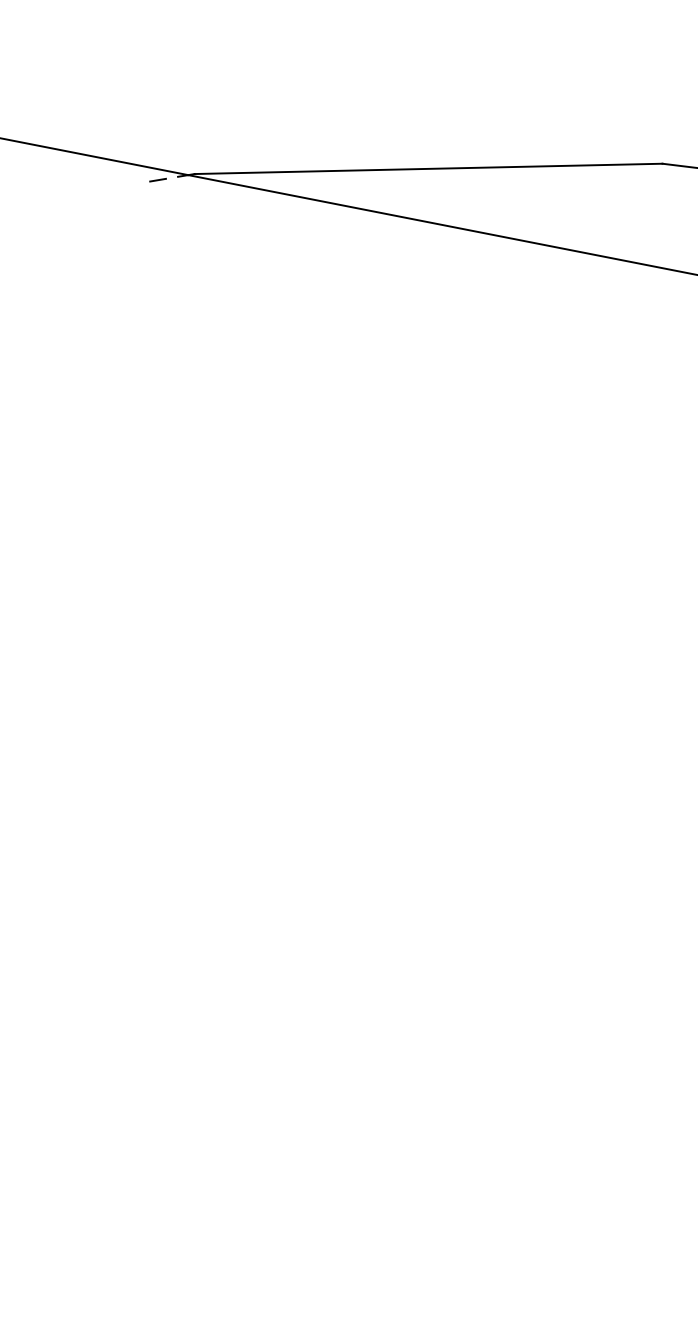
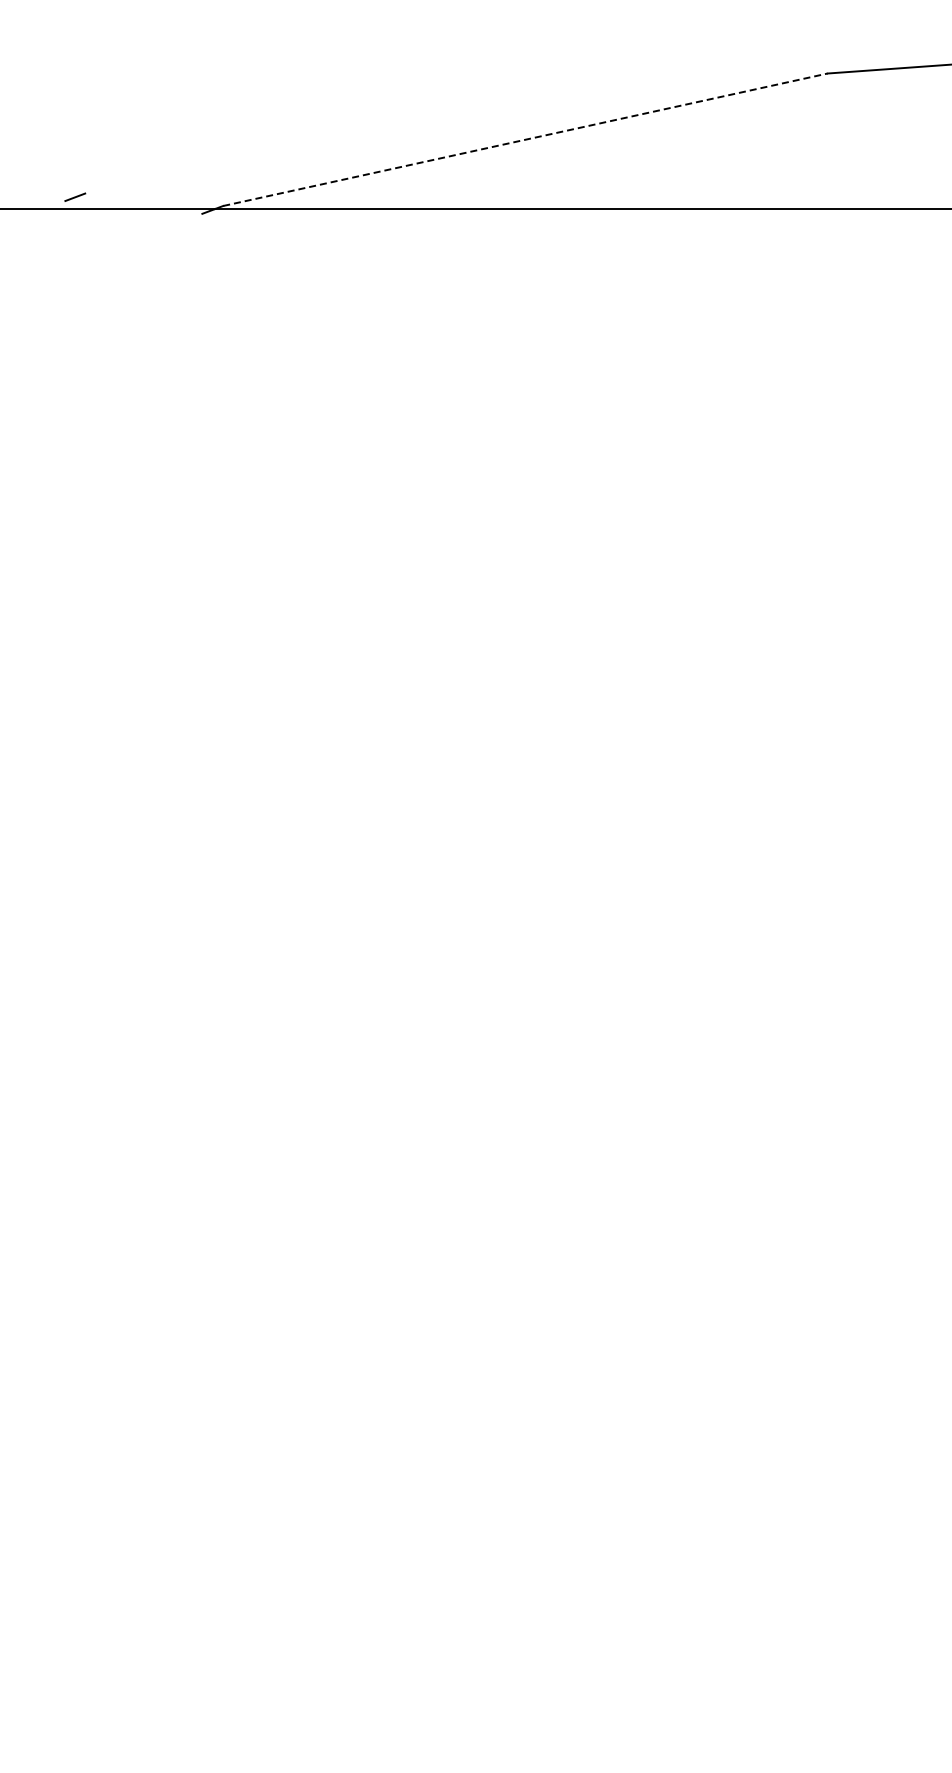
line: (428, 168) -> (525, 139), solid -> dashed
line: (158, 179) -> (75, 196), moved

